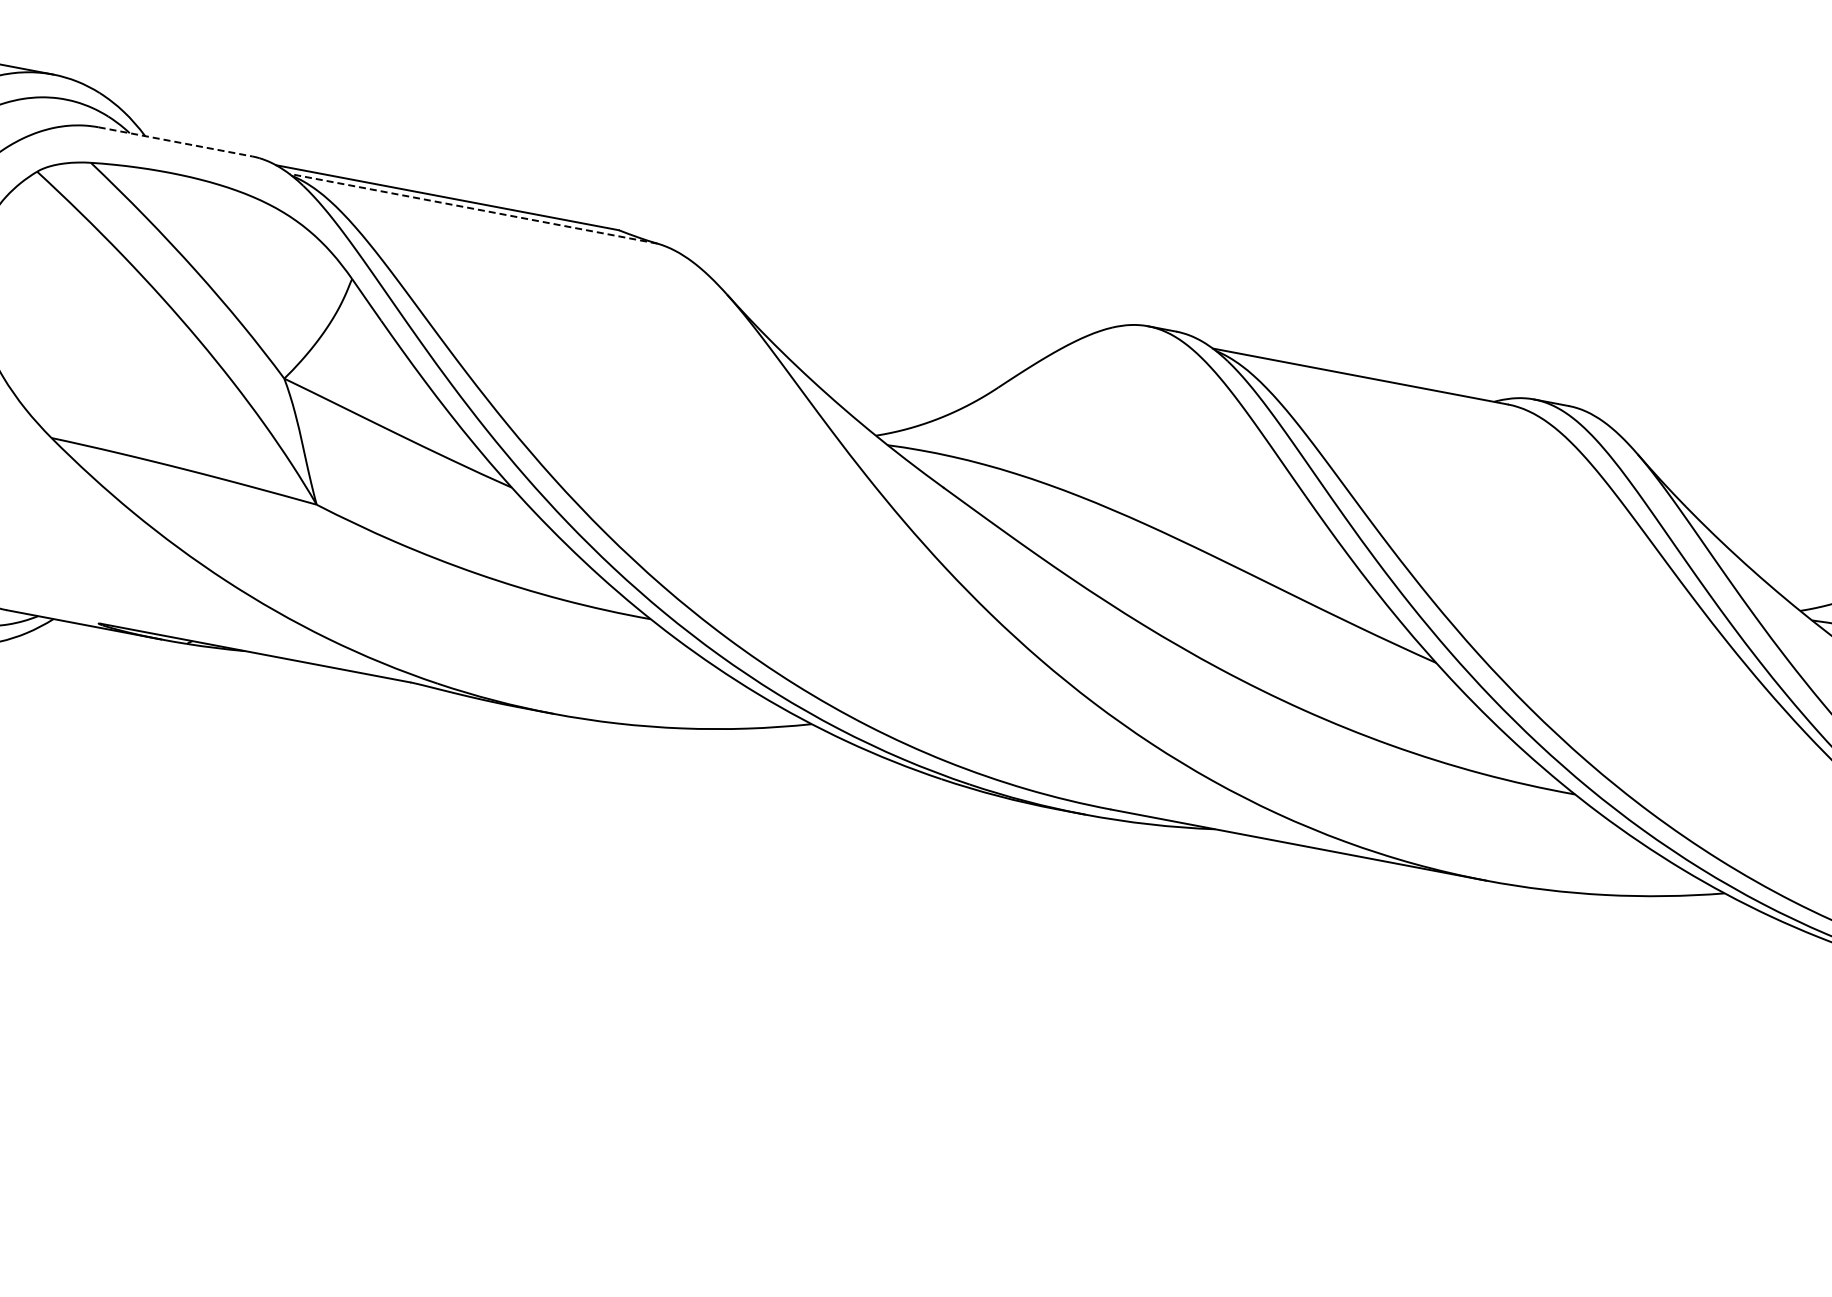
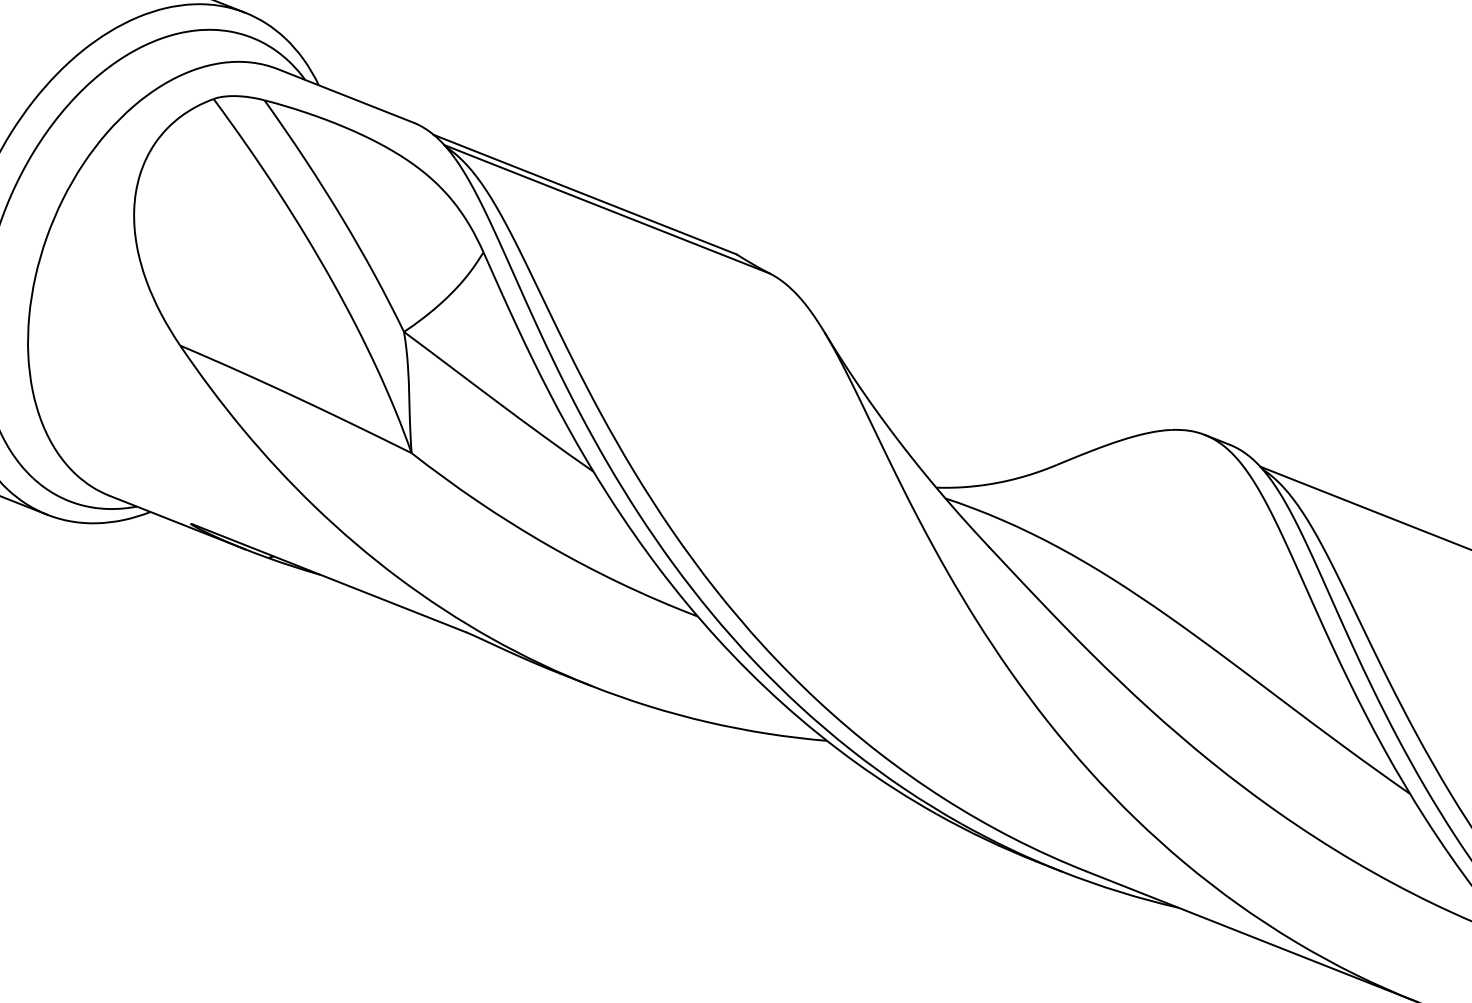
line: (176, 142) -> (346, 96), dashed -> solid
line: (473, 208) -> (607, 209), dashed -> solid

